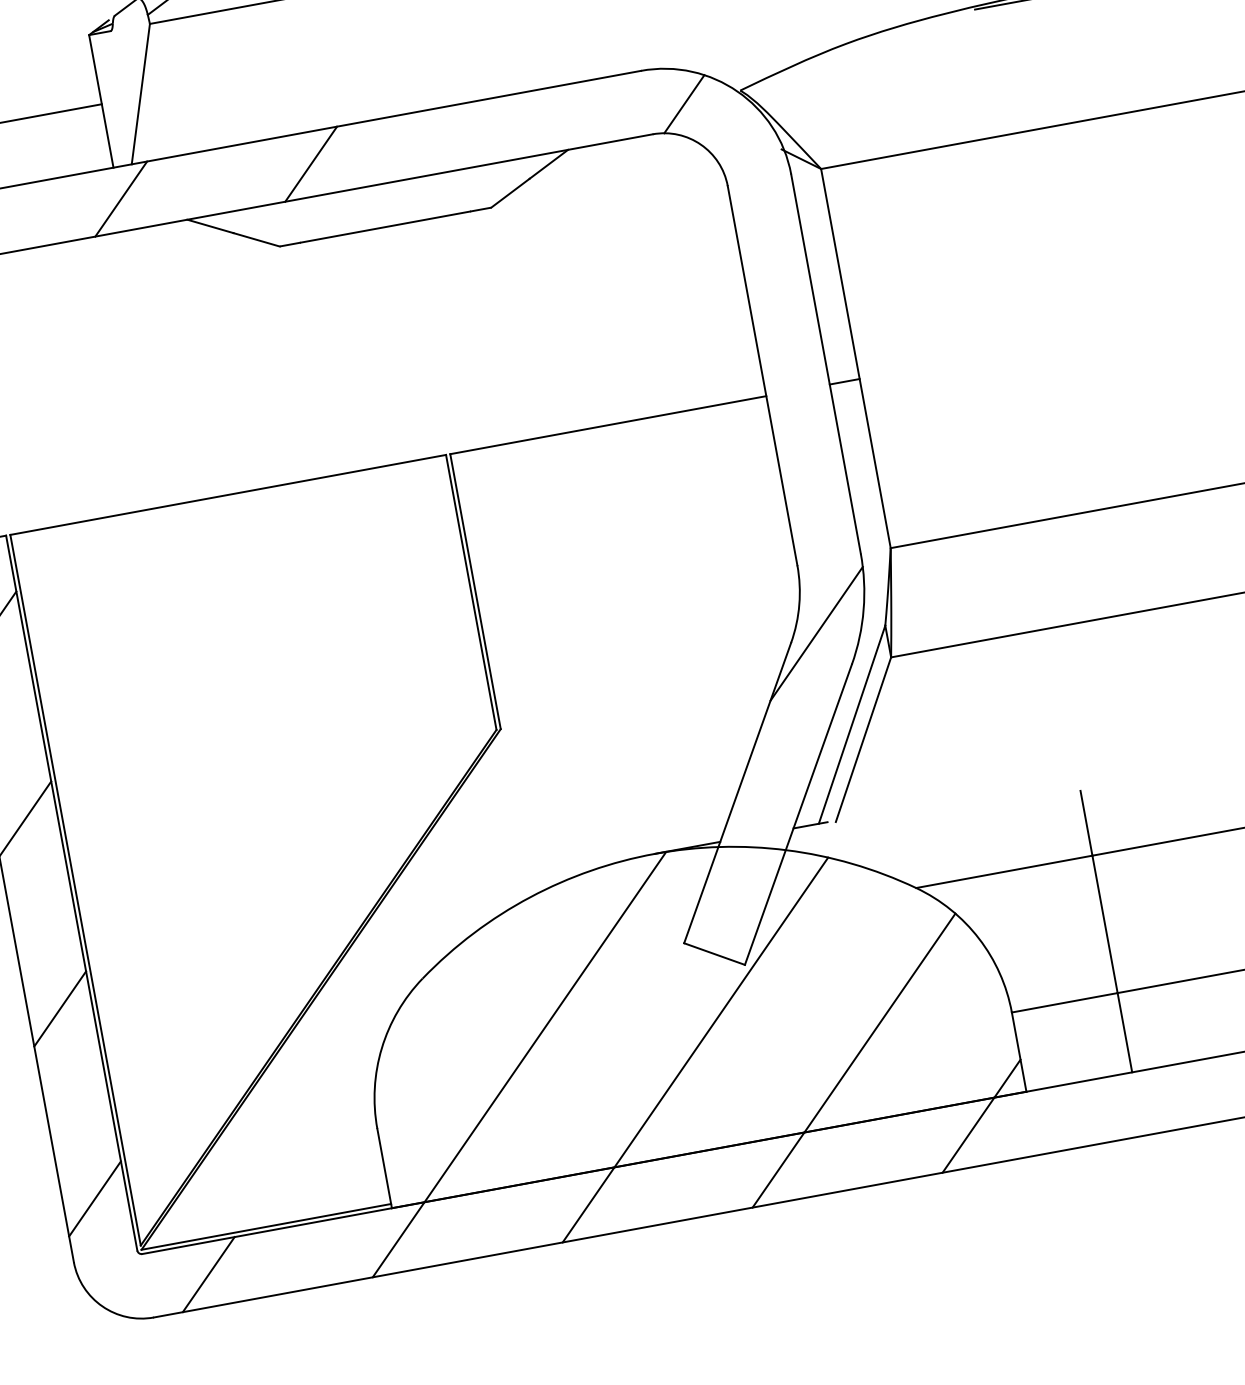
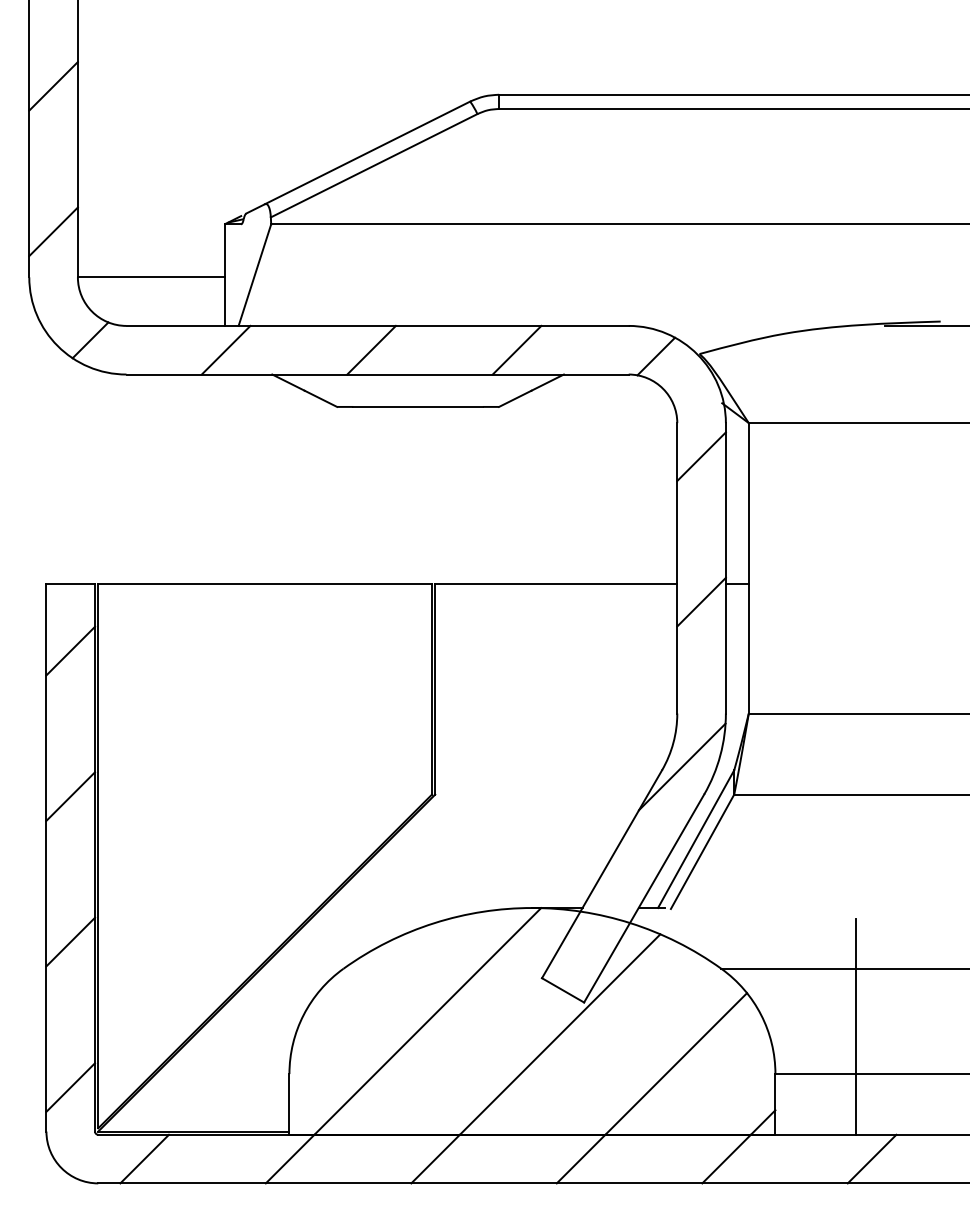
line: (500, 128) -> (516, 349), added
line: (767, 223) -> (701, 456), added
line: (802, 413) -> (701, 601), added
line: (1157, 1099) -> (871, 1158), added

